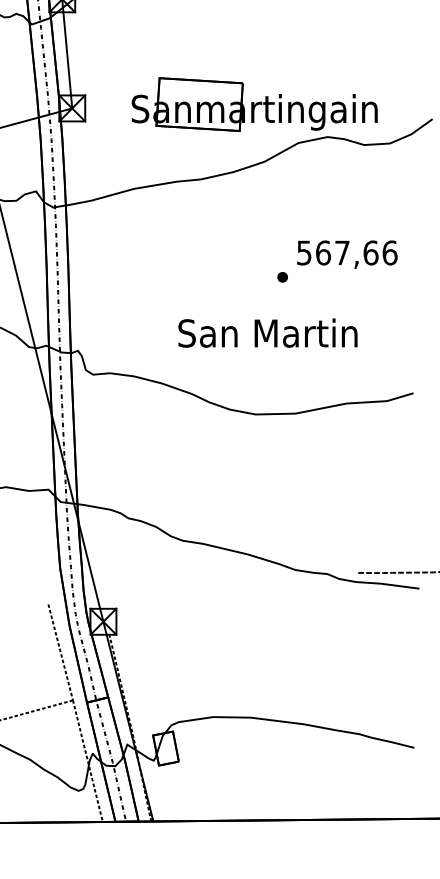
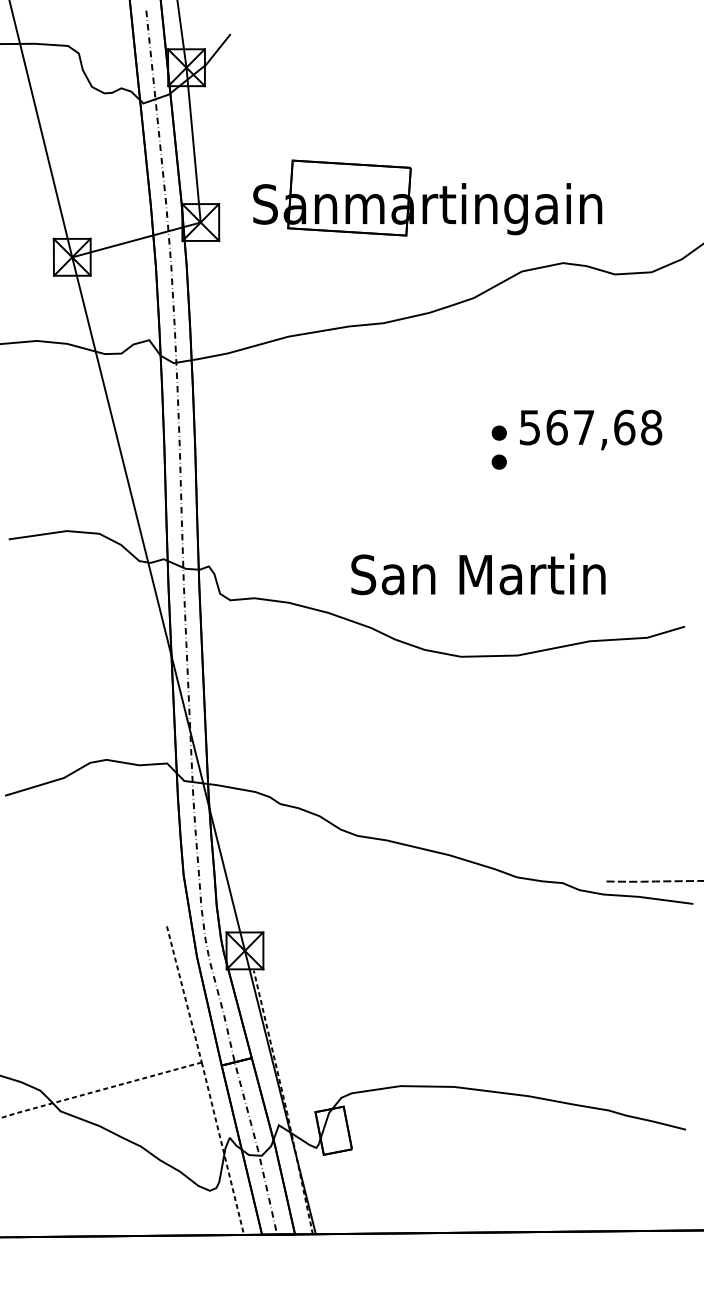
part: (254, 104) -> (427, 197), moved
text: (389, 252) -> (651, 427), 567,66 -> 567,68
part: (282, 256) -> (498, 432), added
text: (268, 333) -> (478, 574), moved

